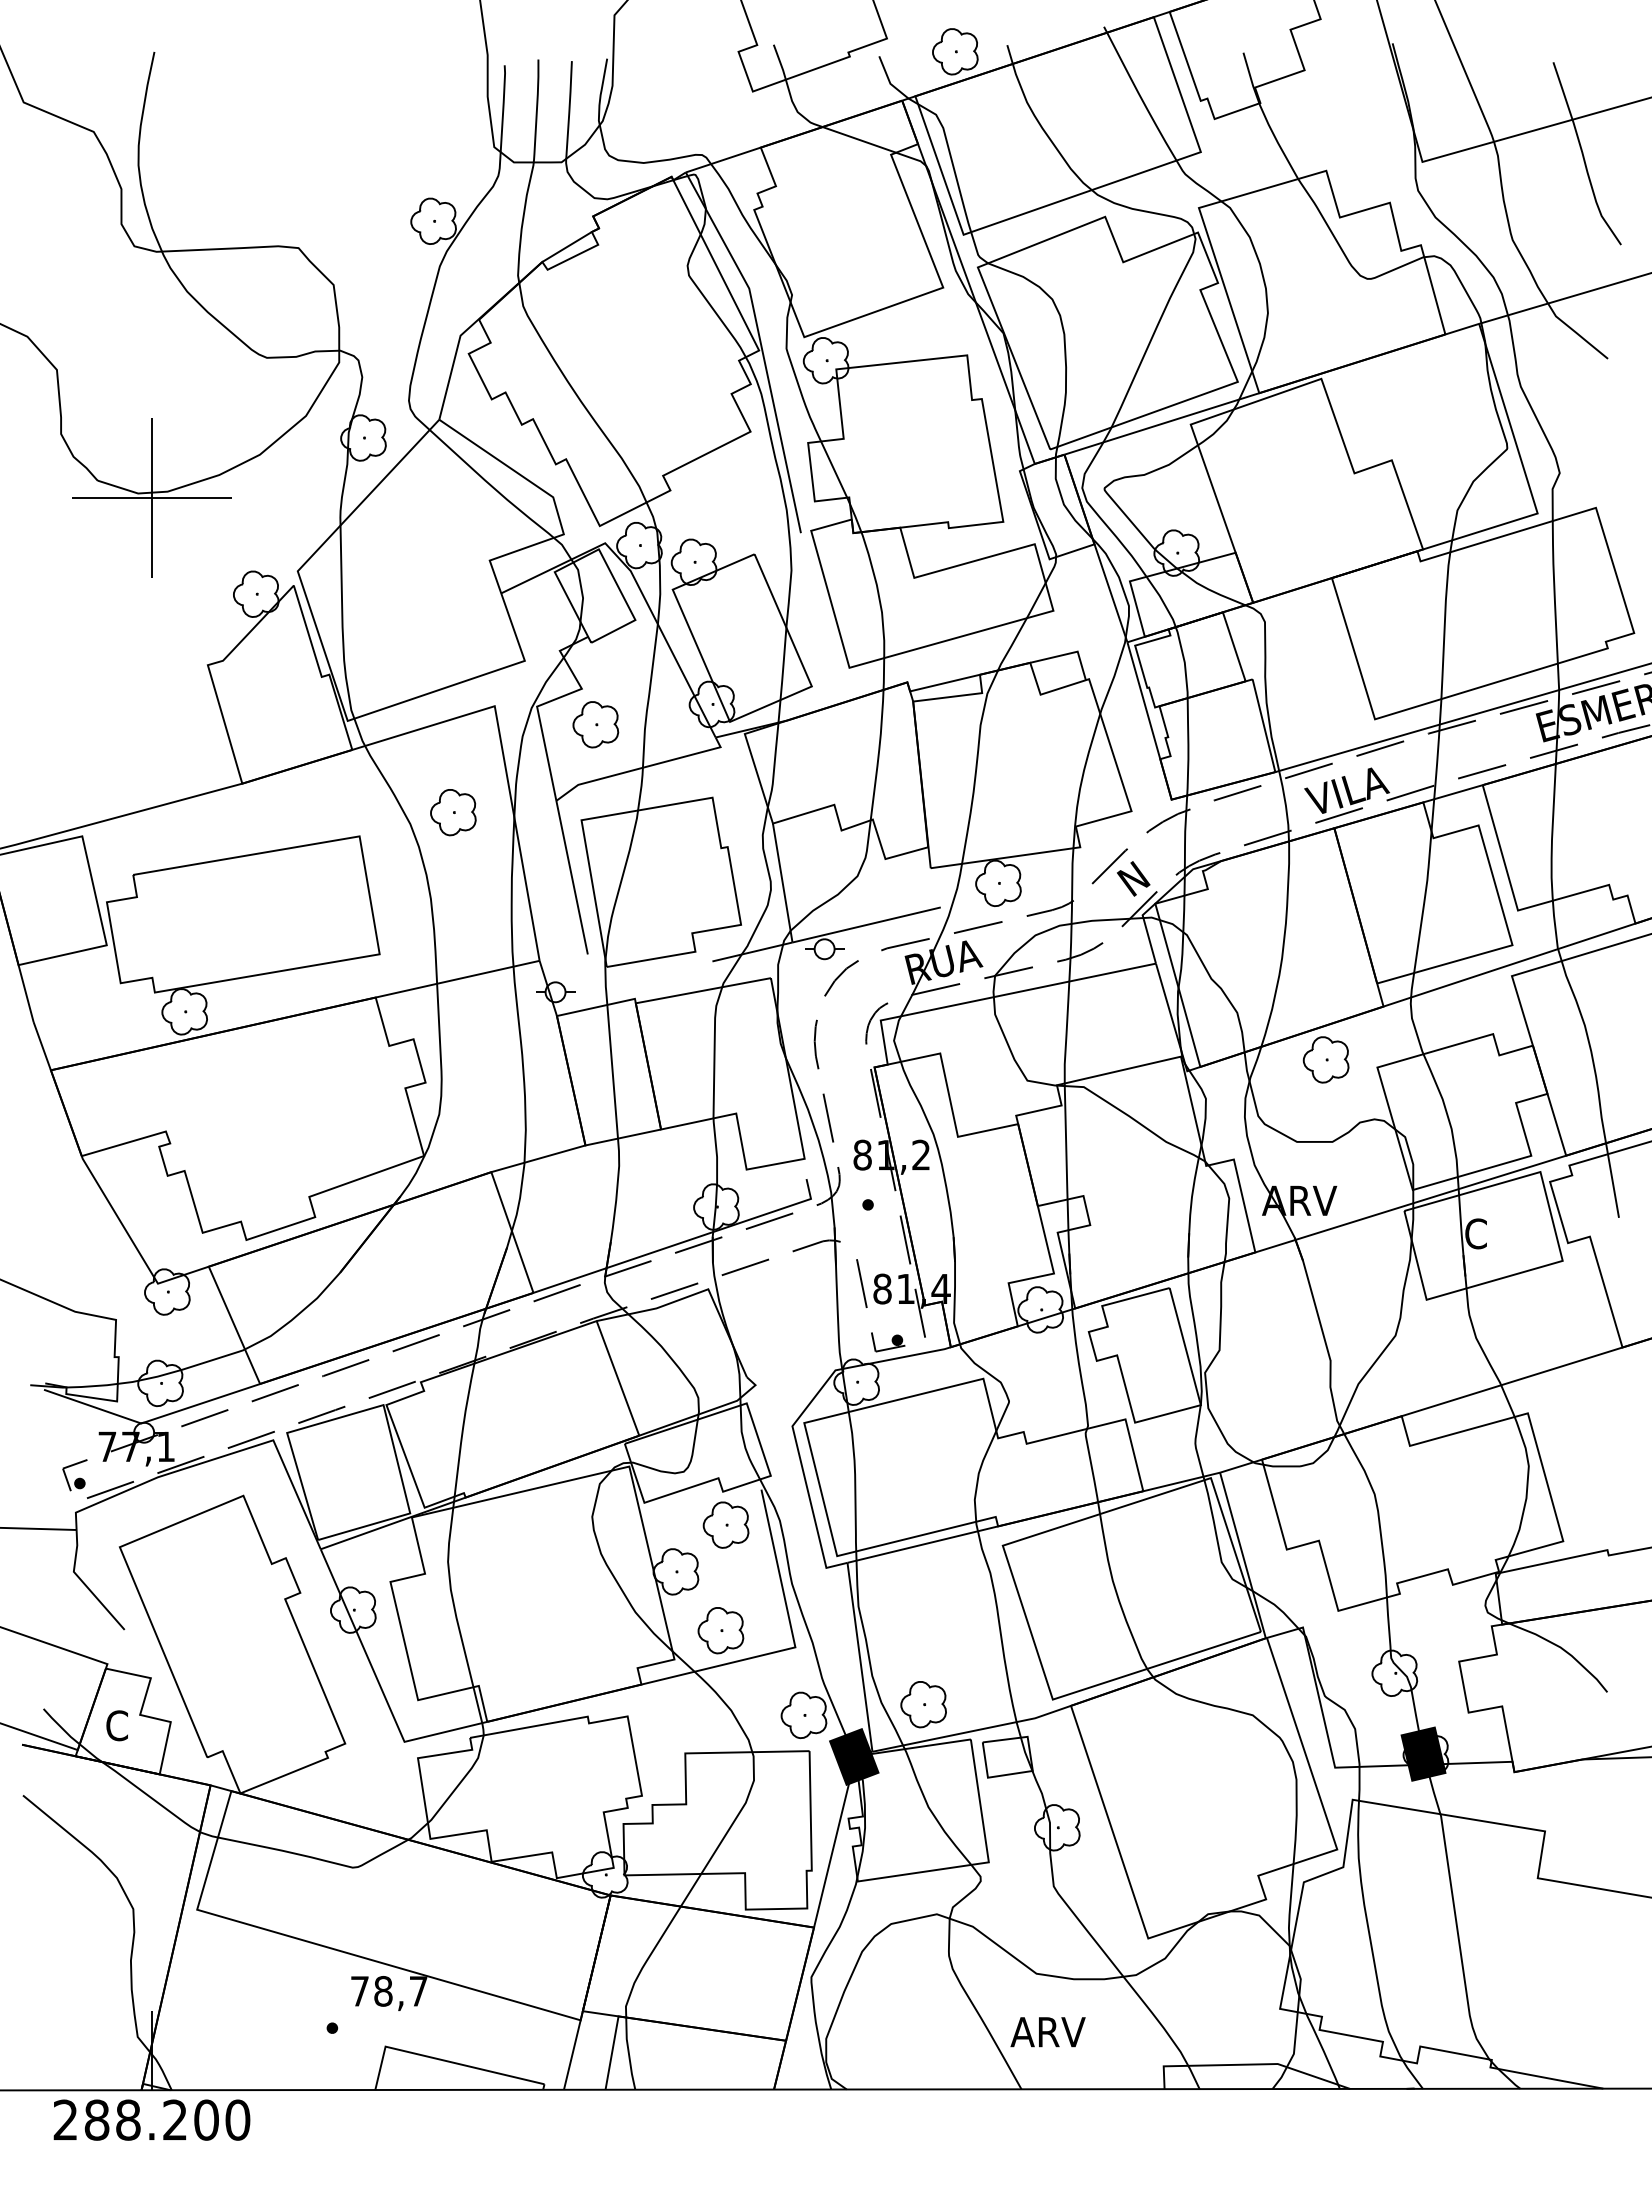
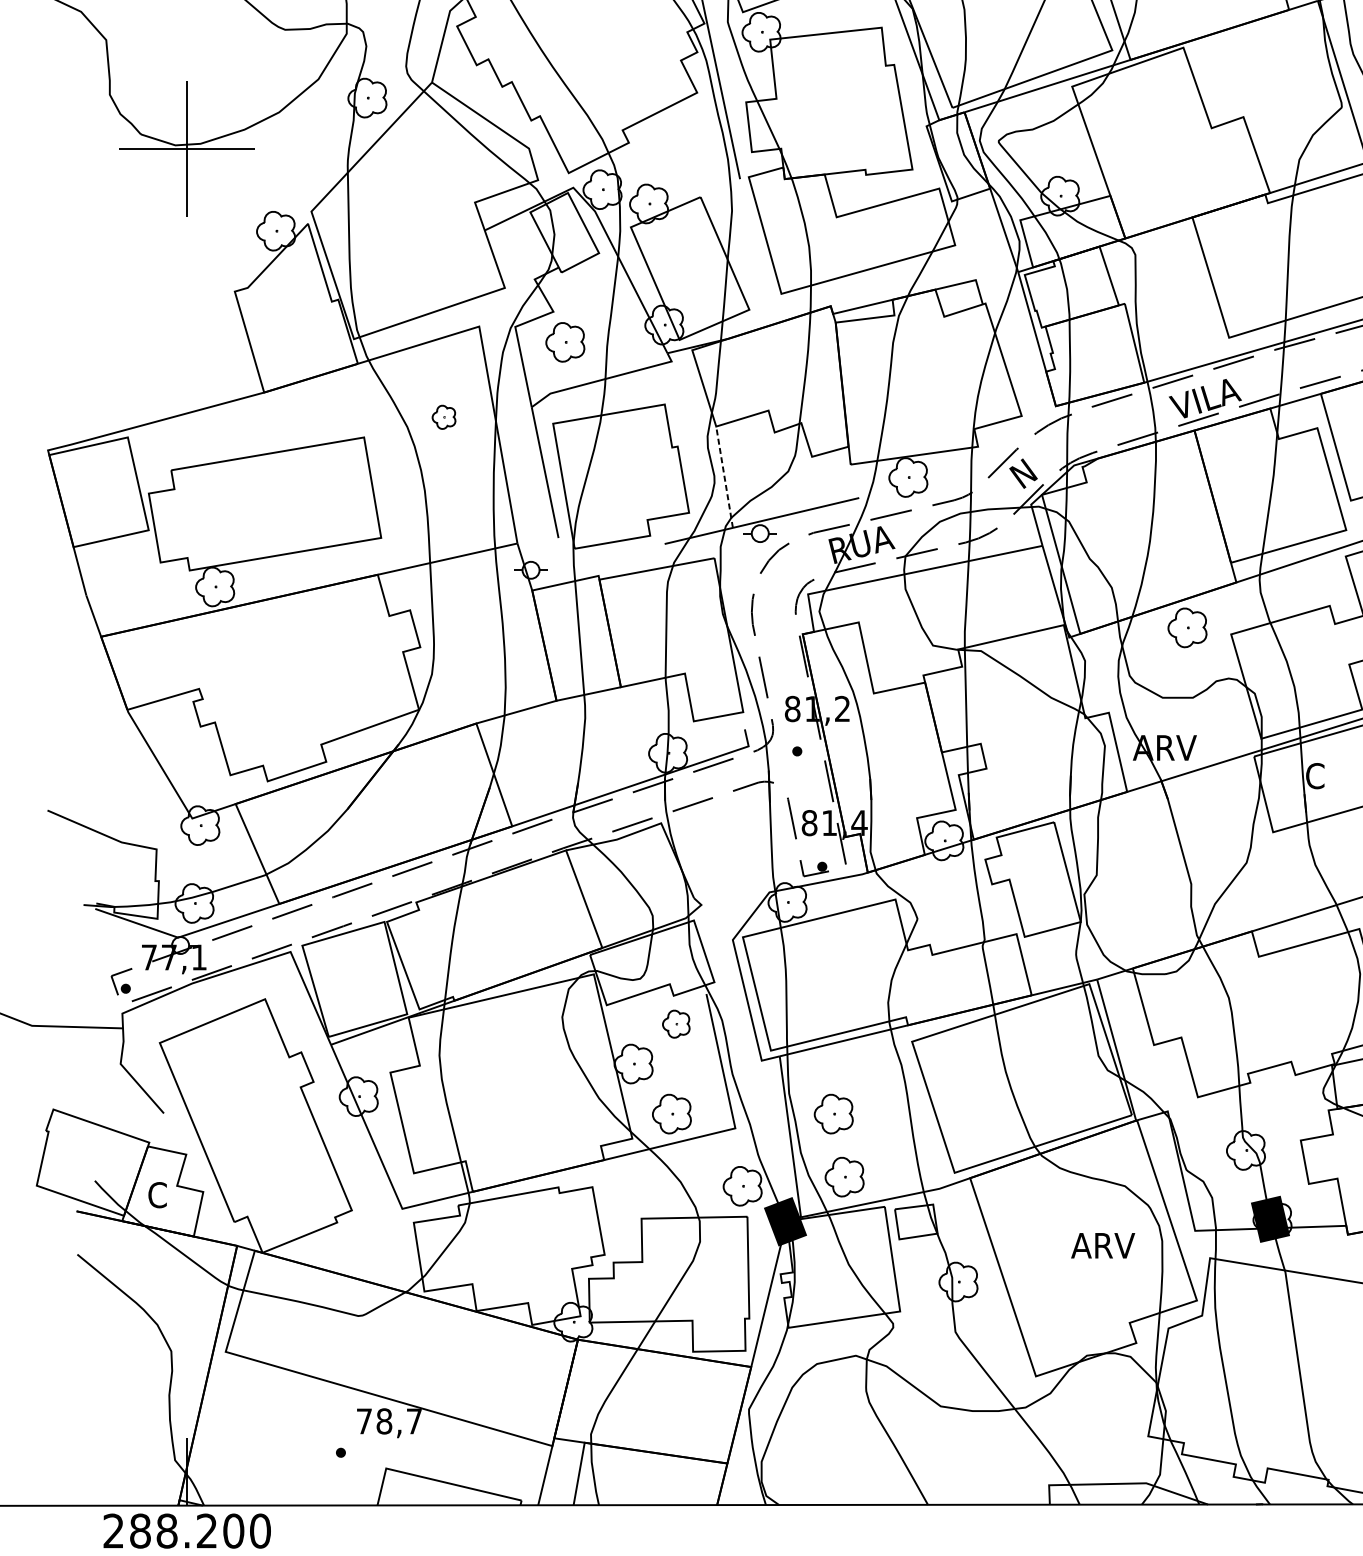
part: (453, 812) -> (444, 417), size x0.6
line: (782, 882) -> (724, 476), solid -> dashed
part: (725, 1524) -> (675, 1023), size x0.7
part: (910, 1630) -> (833, 1113), added
text: (1047, 2032) -> (1102, 1246), moved

